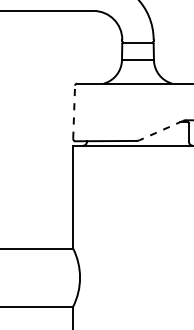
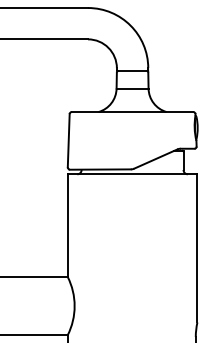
line: (73, 112) -> (68, 140), dashed -> solid
line: (160, 131) -> (155, 159), dashed -> solid

